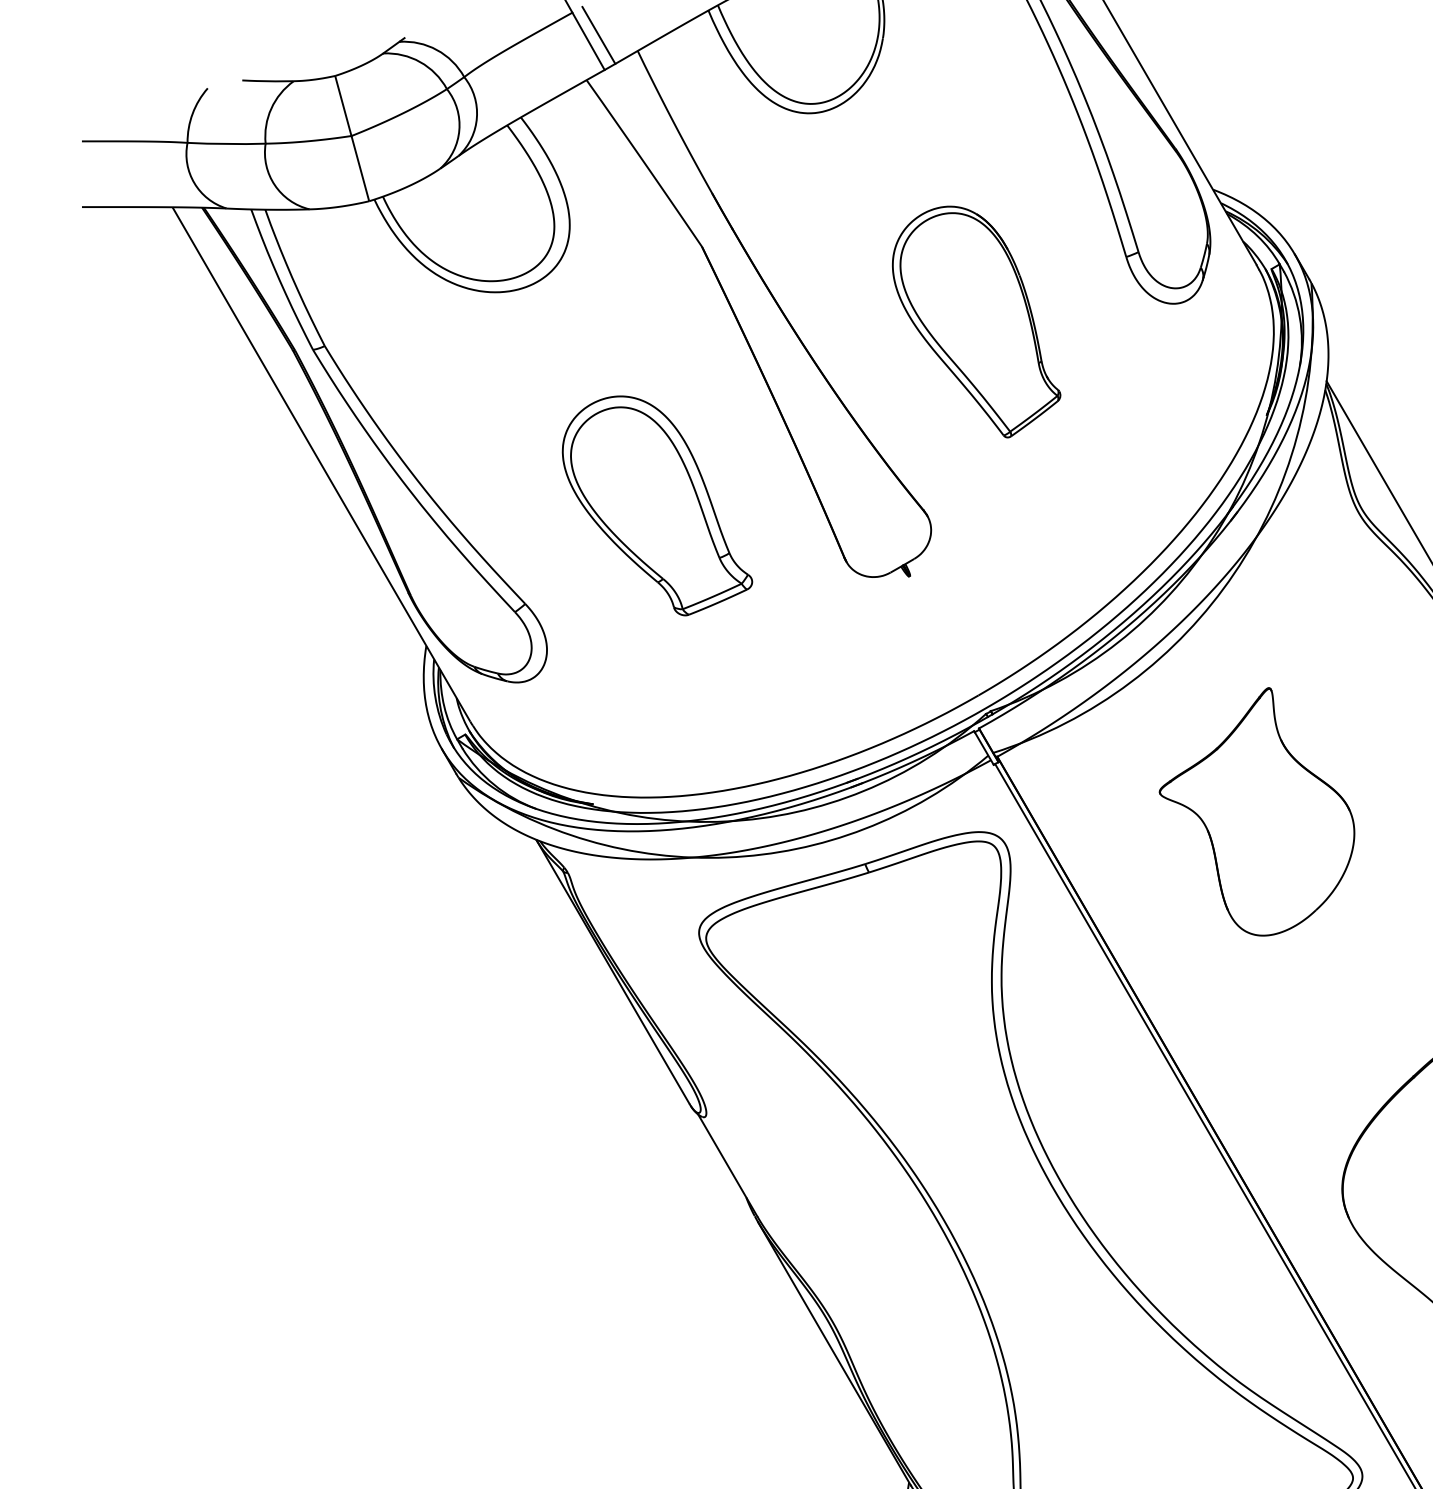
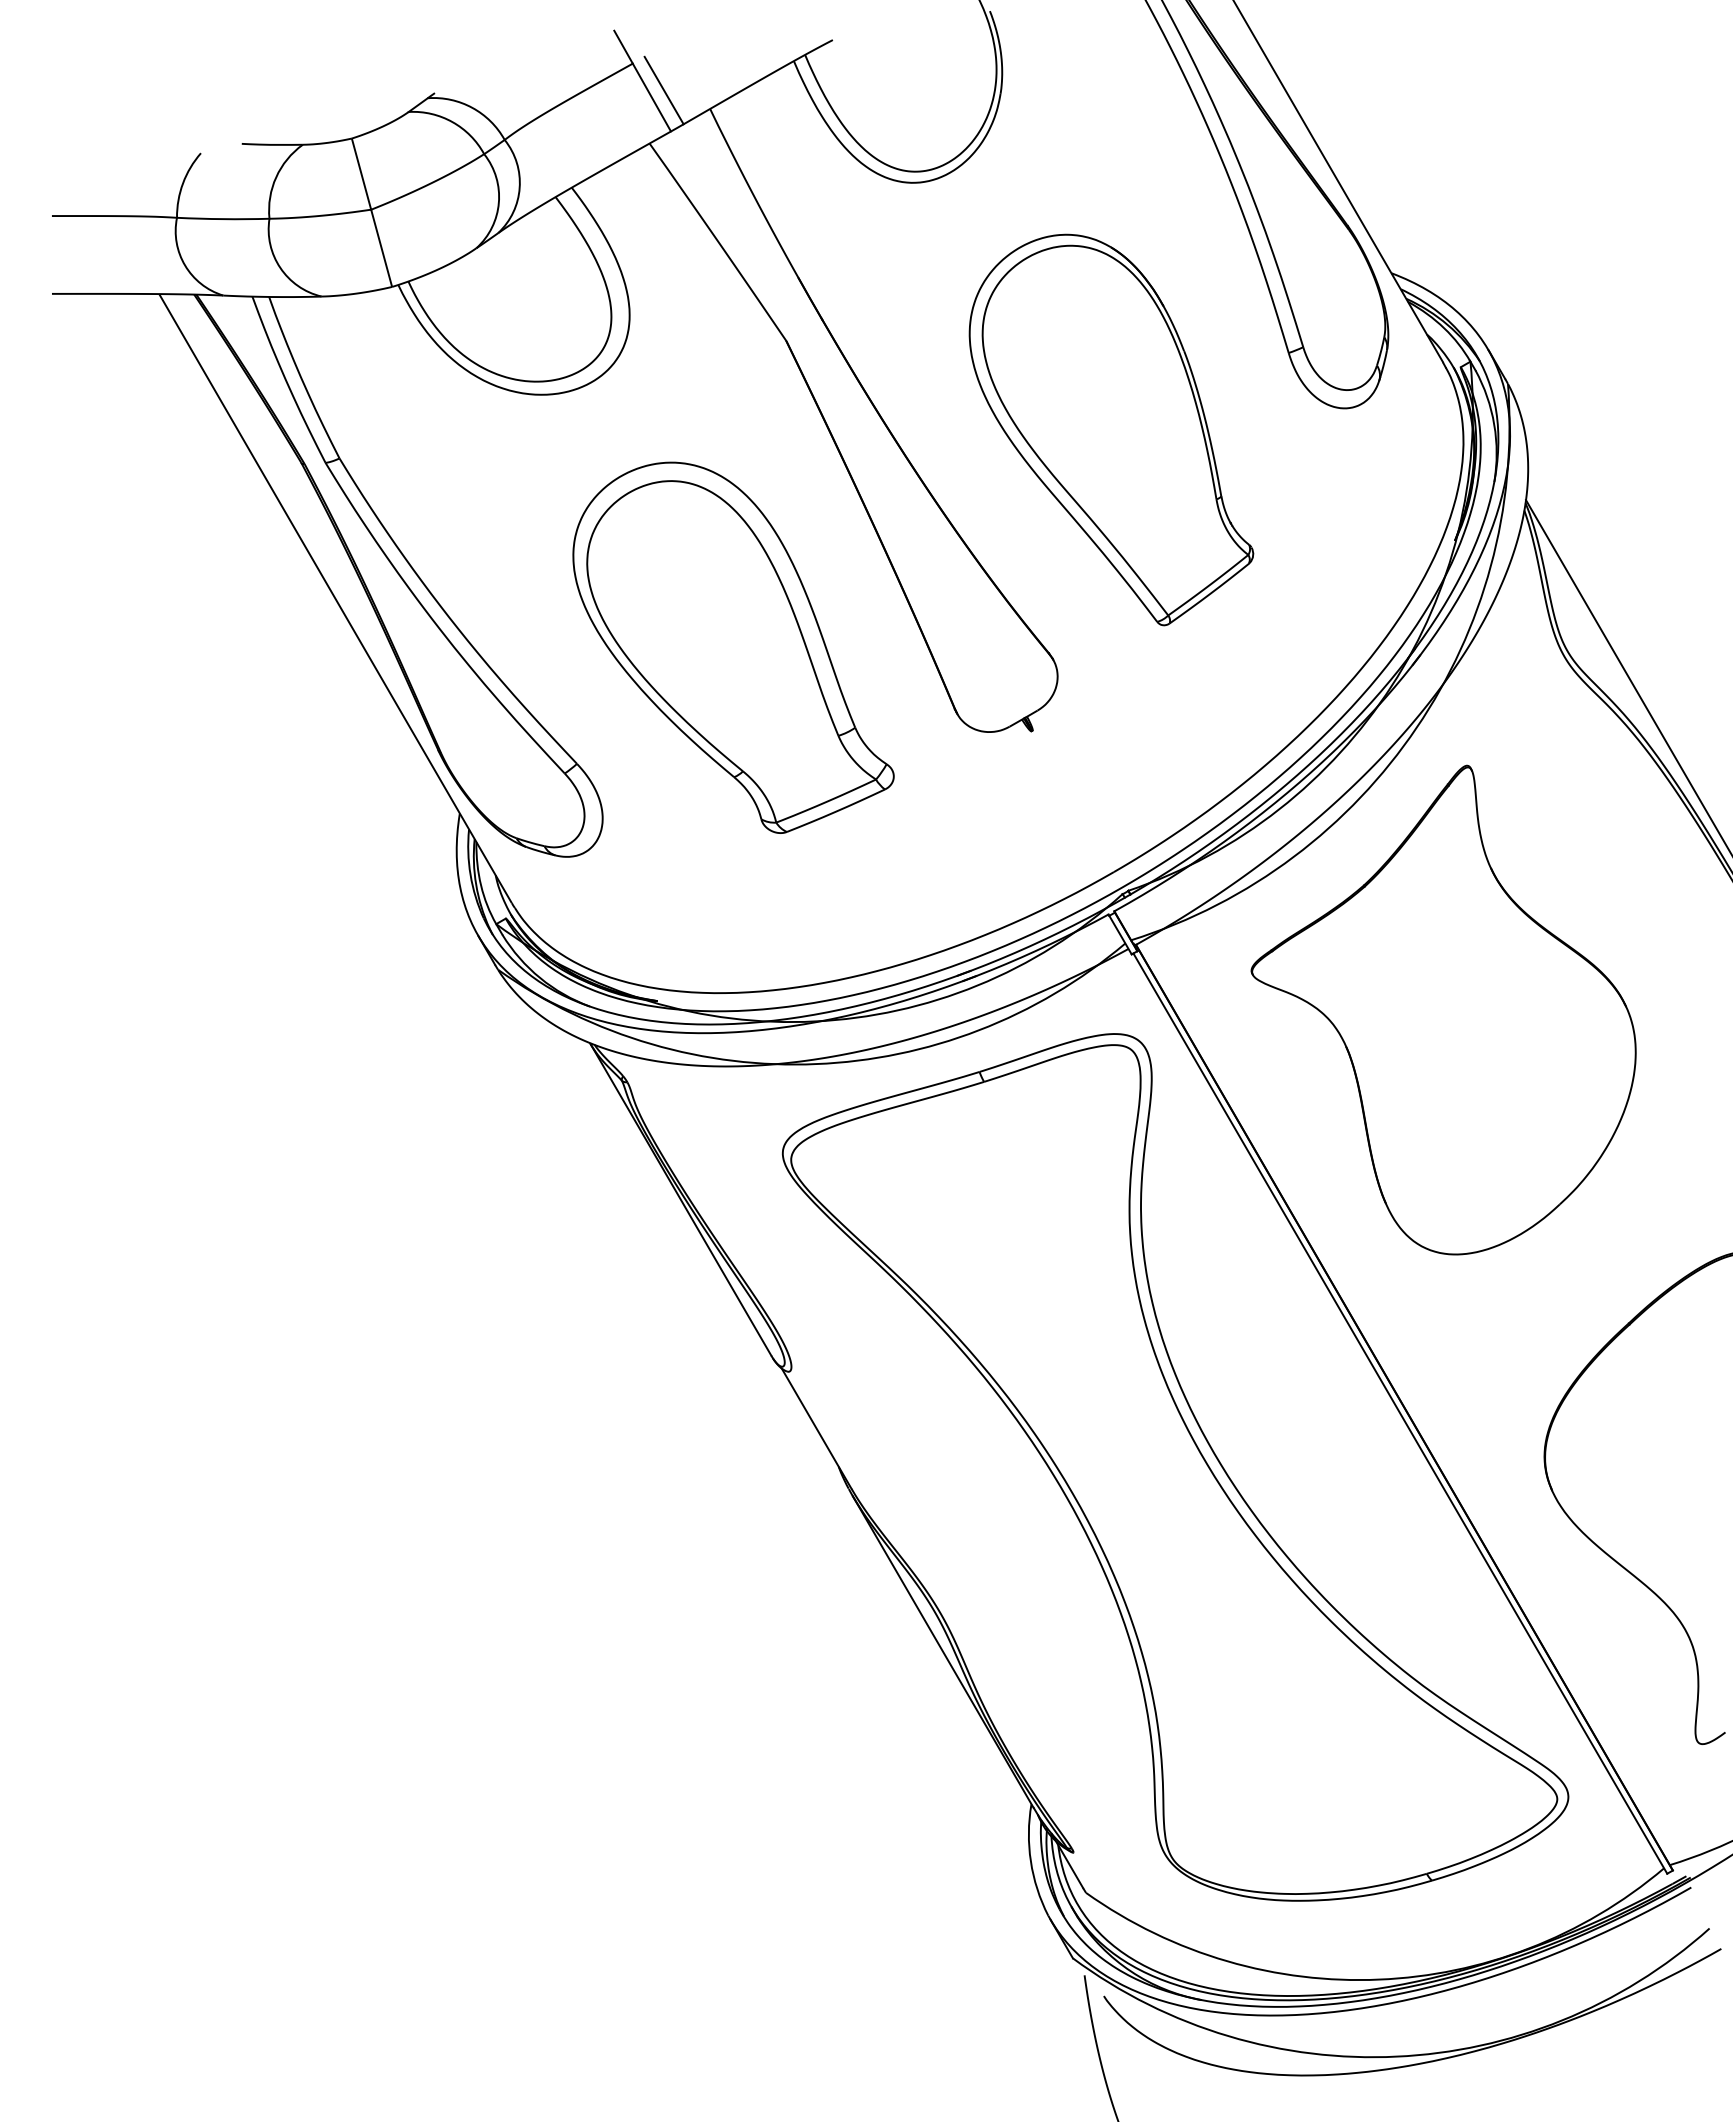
part: (976, 321) -> (1111, 429), size x1.43
part: (657, 505) -> (733, 647), size x1.43
part: (1256, 811) -> (1443, 1009), size x1.67

